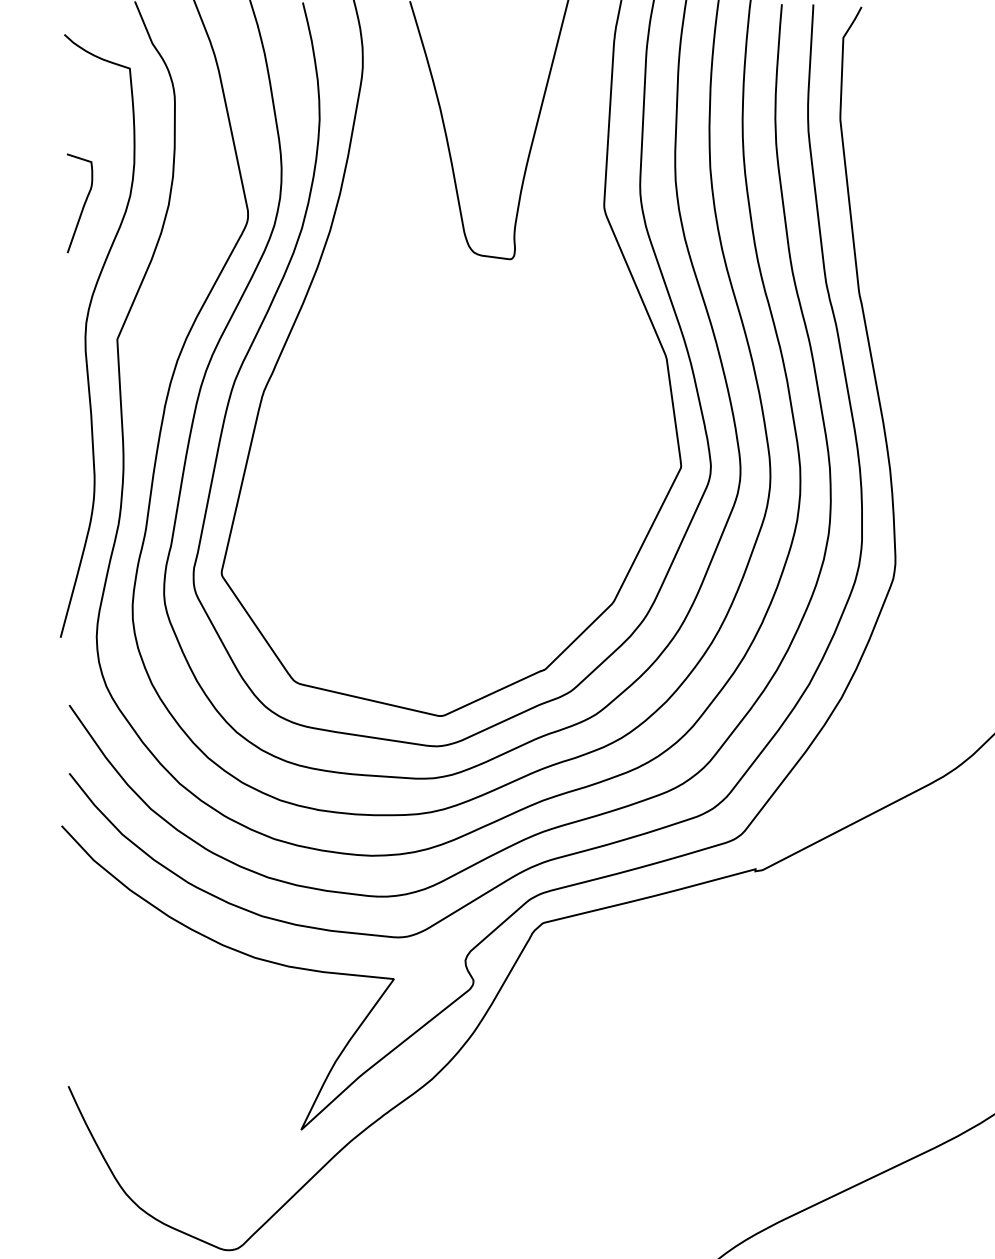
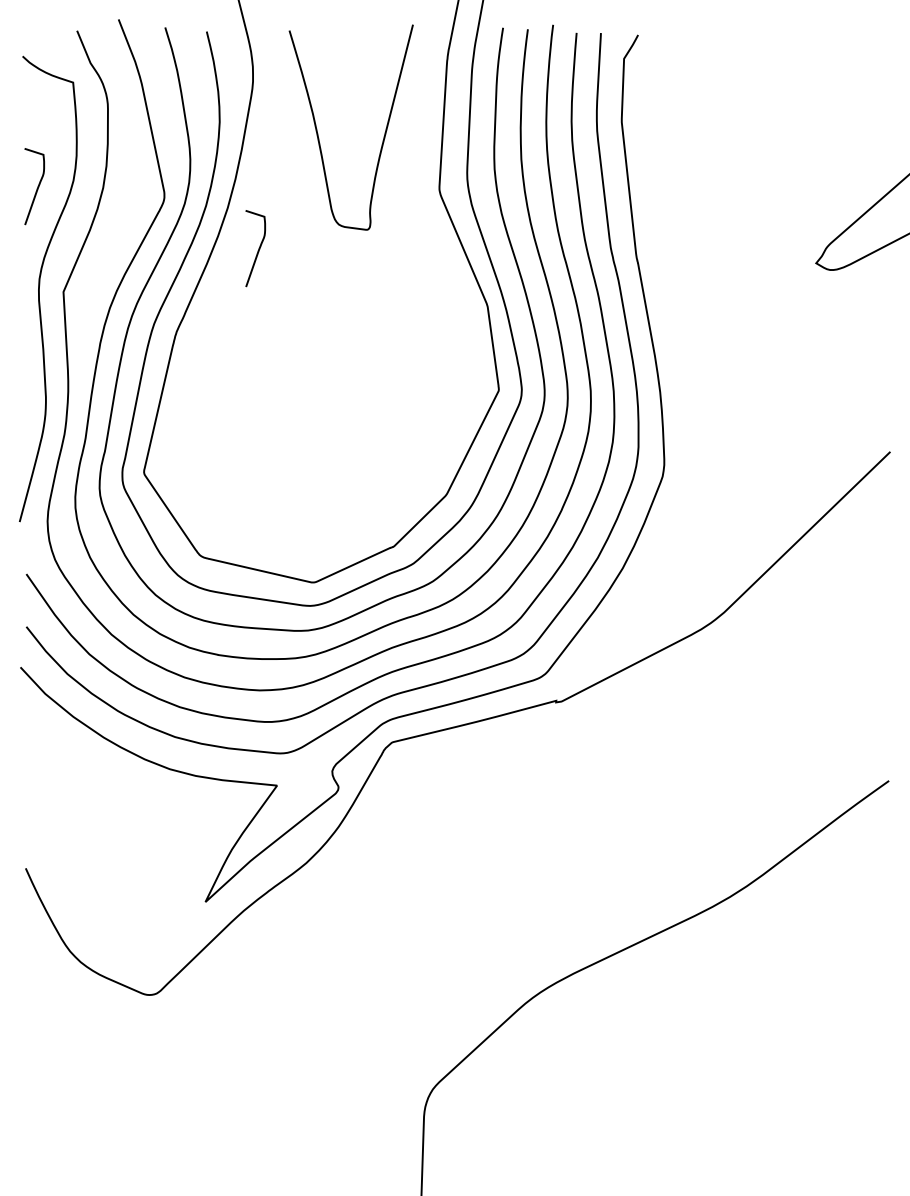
curve: (368, 286) -> (257, 250), added

